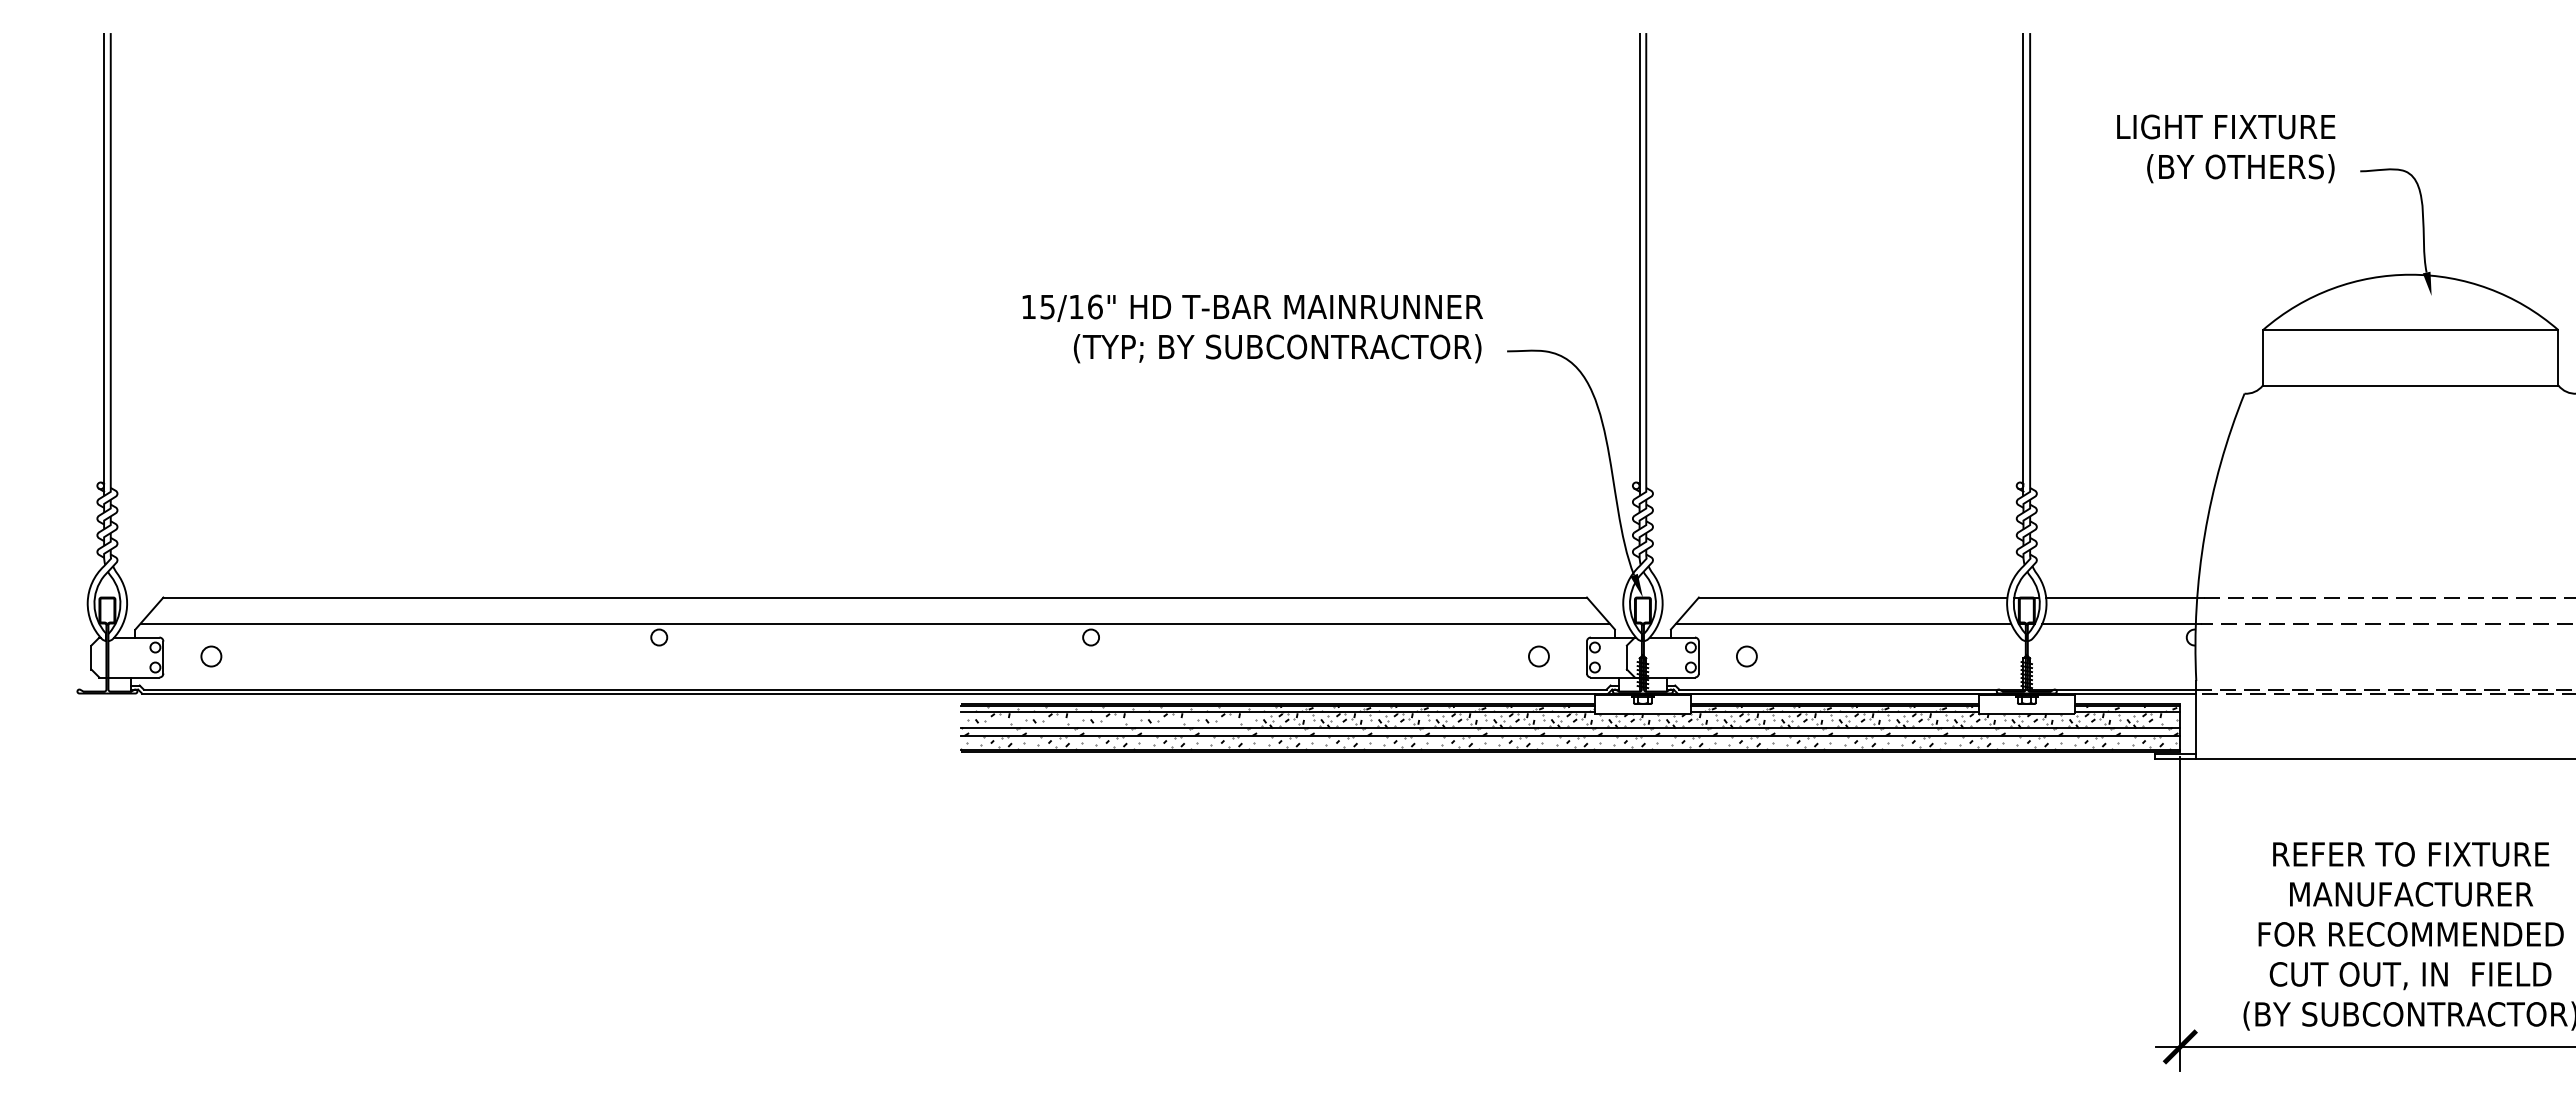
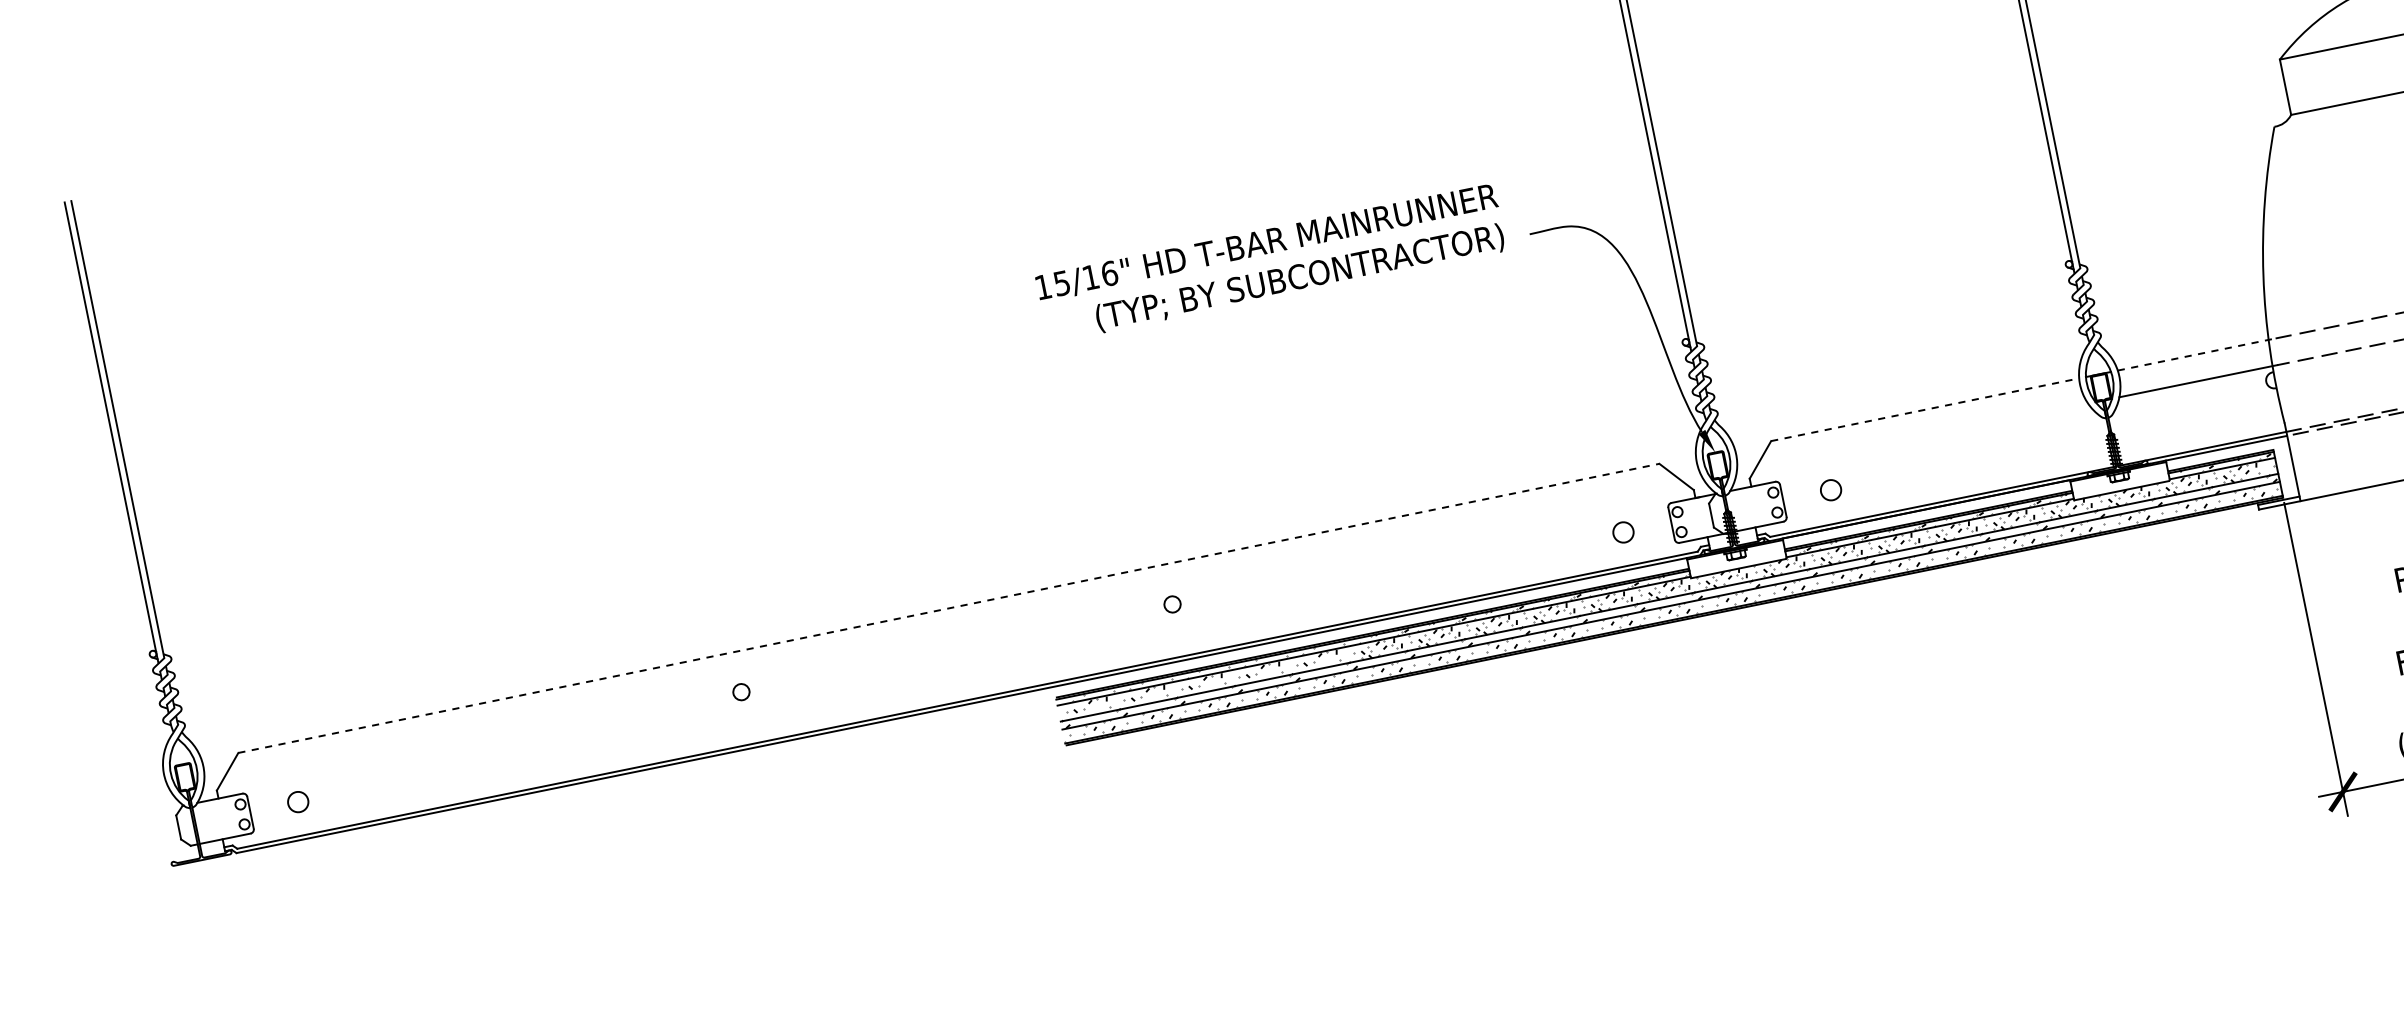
line: (875, 597) -> (949, 608), solid -> dashed
line: (1853, 597) -> (1925, 409), solid -> dashed
line: (2125, 597) -> (2197, 354), solid -> dashed
line: (874, 623) -> (953, 634), removed
line: (1843, 623) -> (1920, 437), removed

